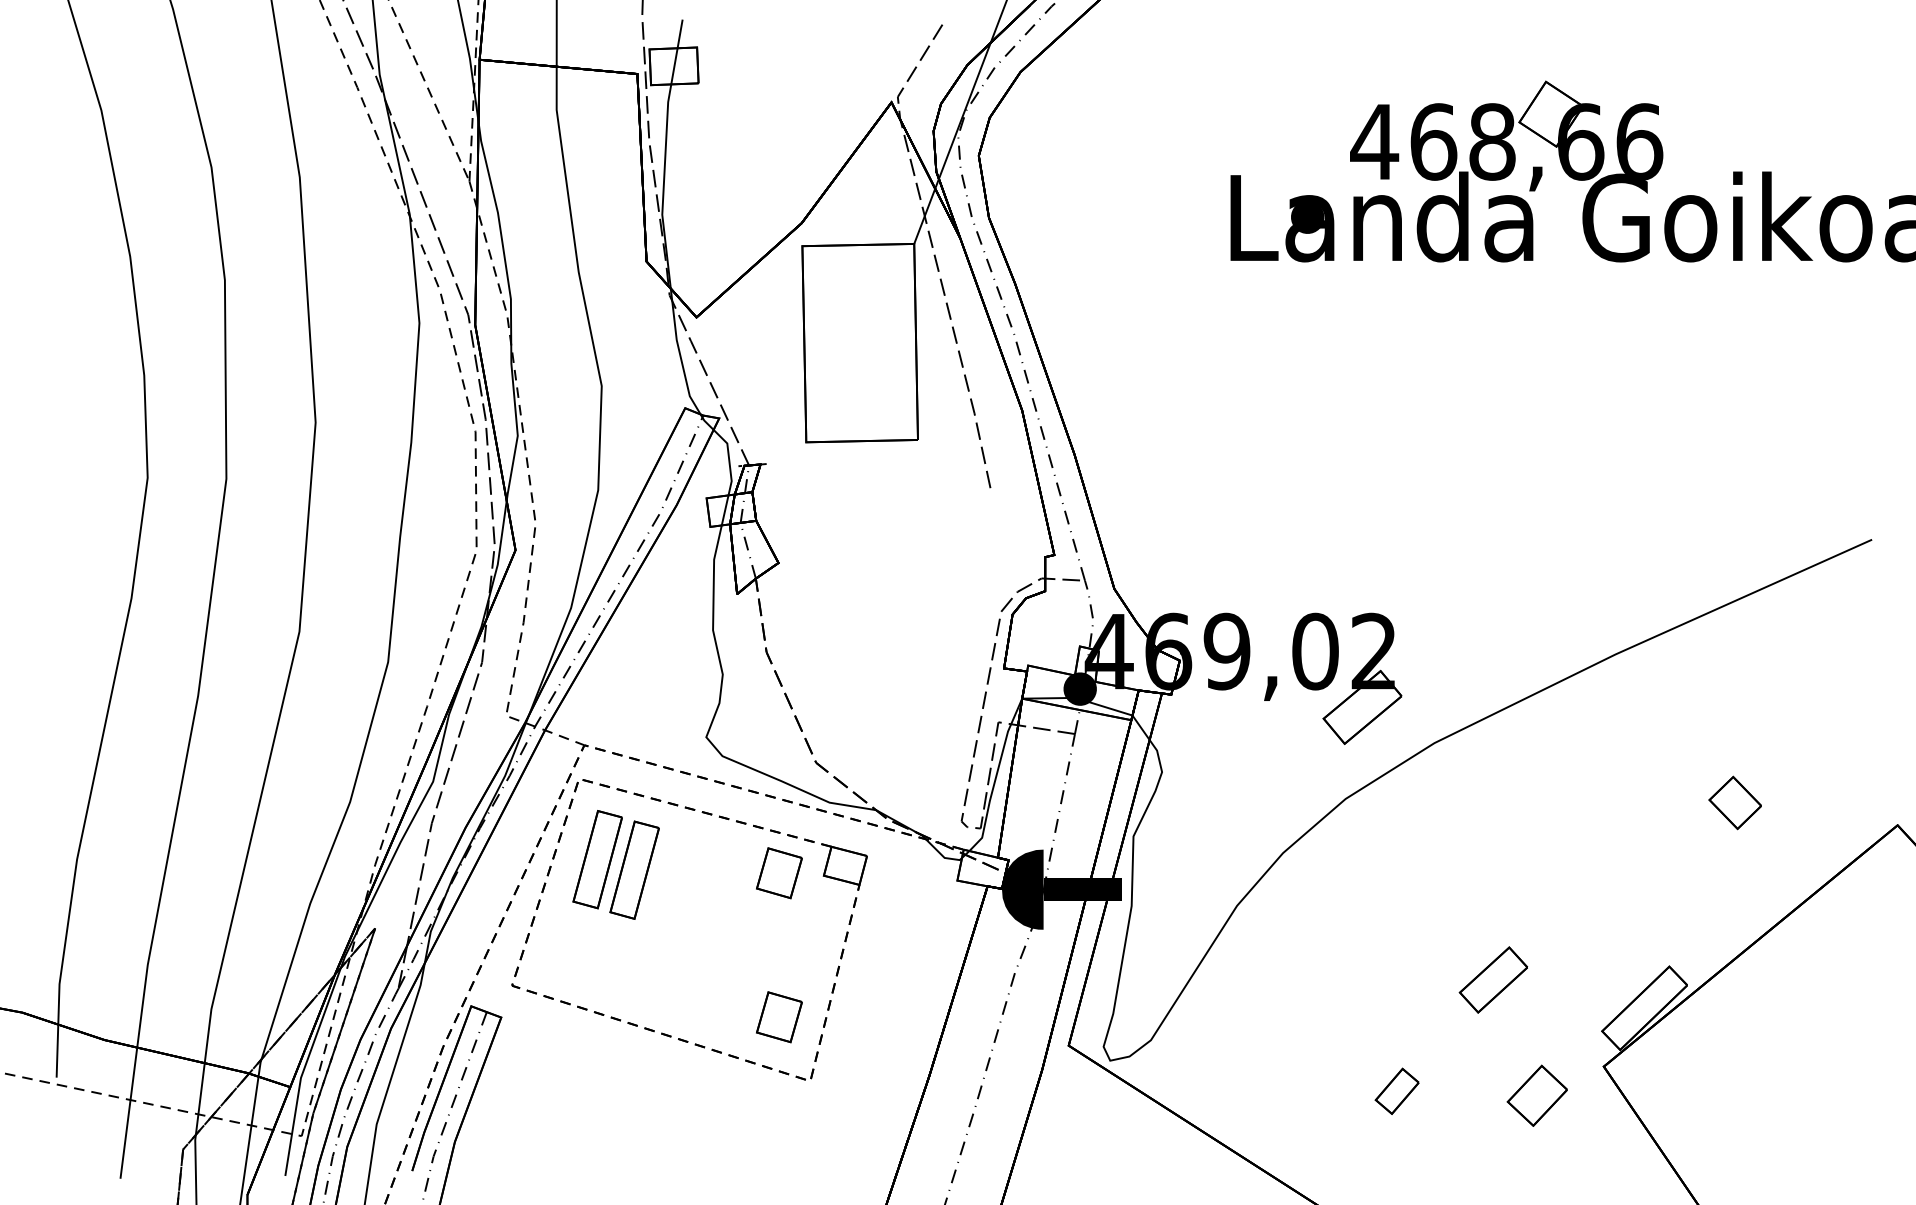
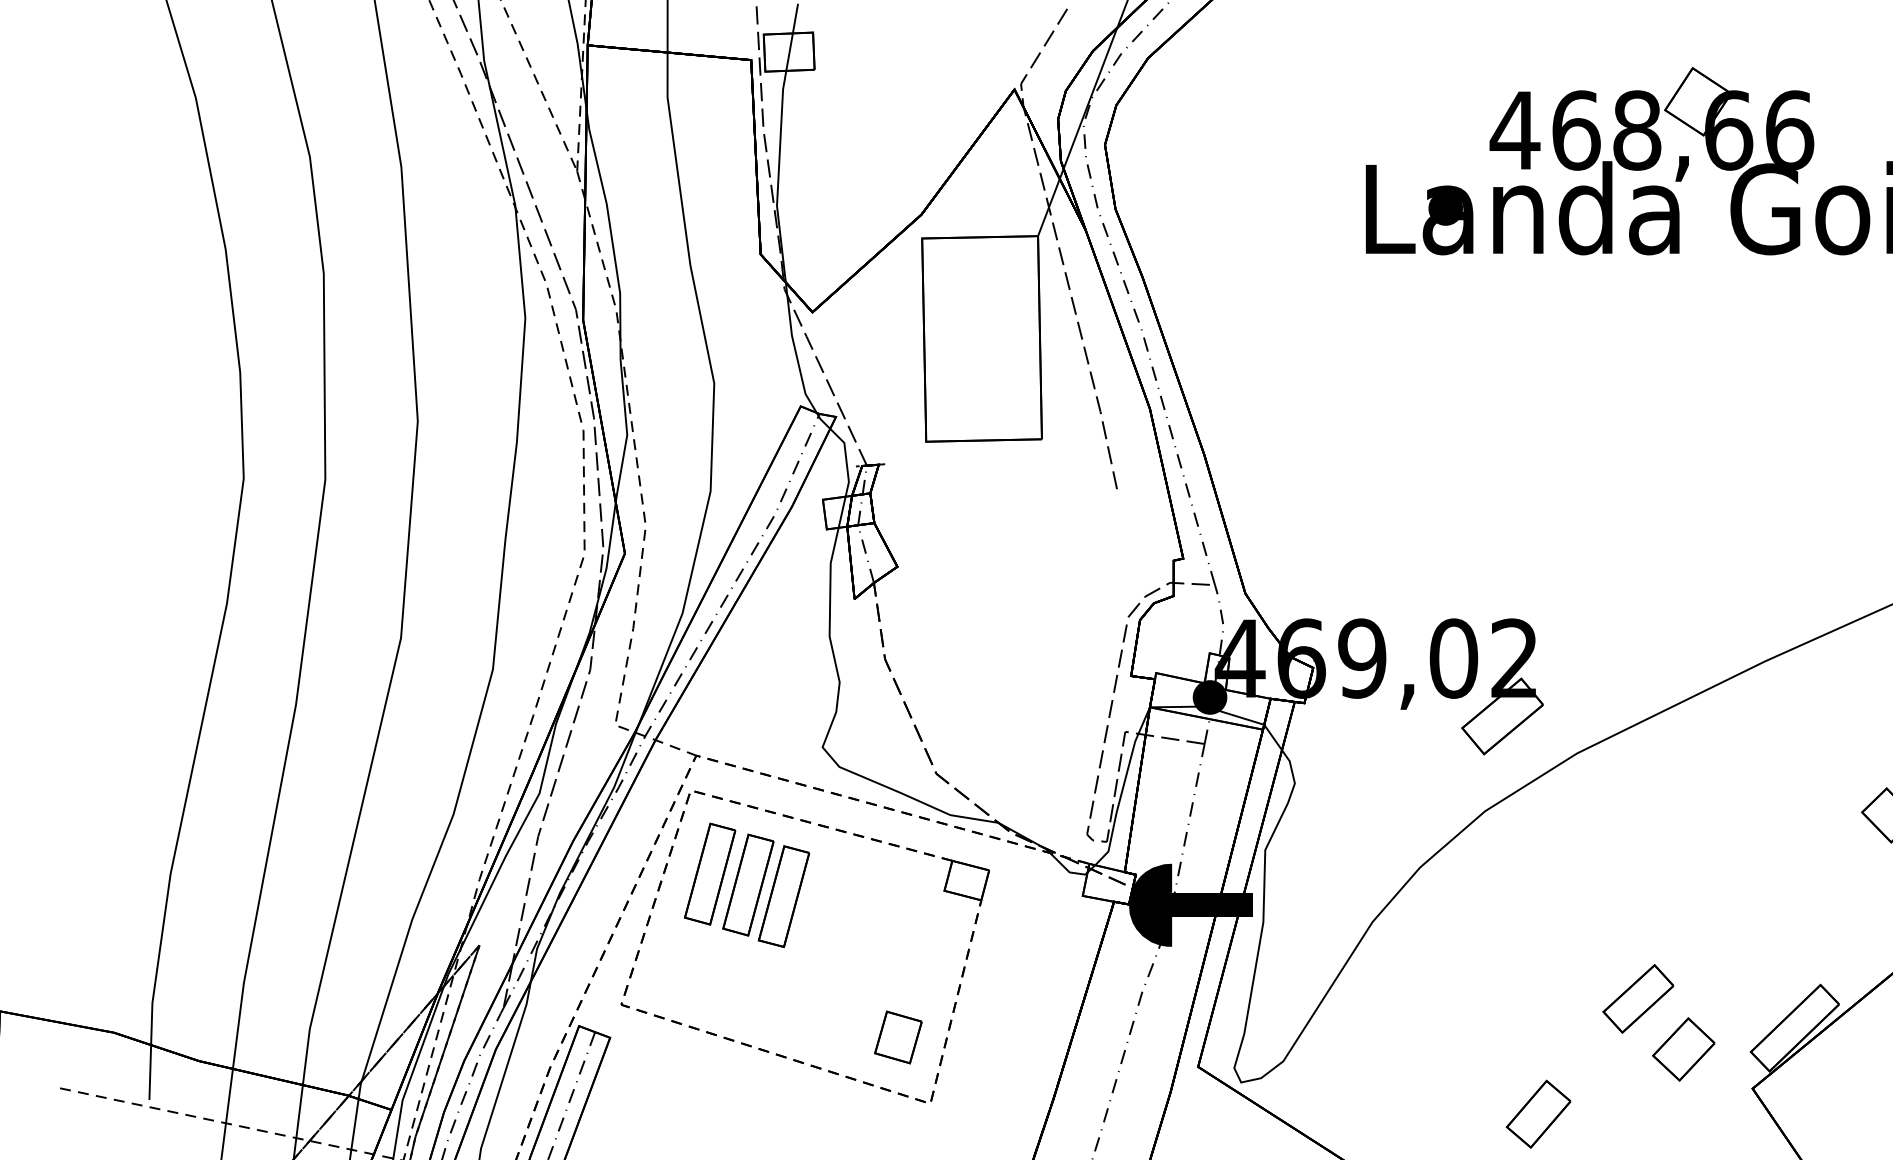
part: (779, 873) -> (898, 888), removed
part: (668, 880) -> (783, 895), added
part: (1396, 1091) -> (1537, 1114), size x1.43
part: (1536, 1095) -> (1682, 1049), moved

